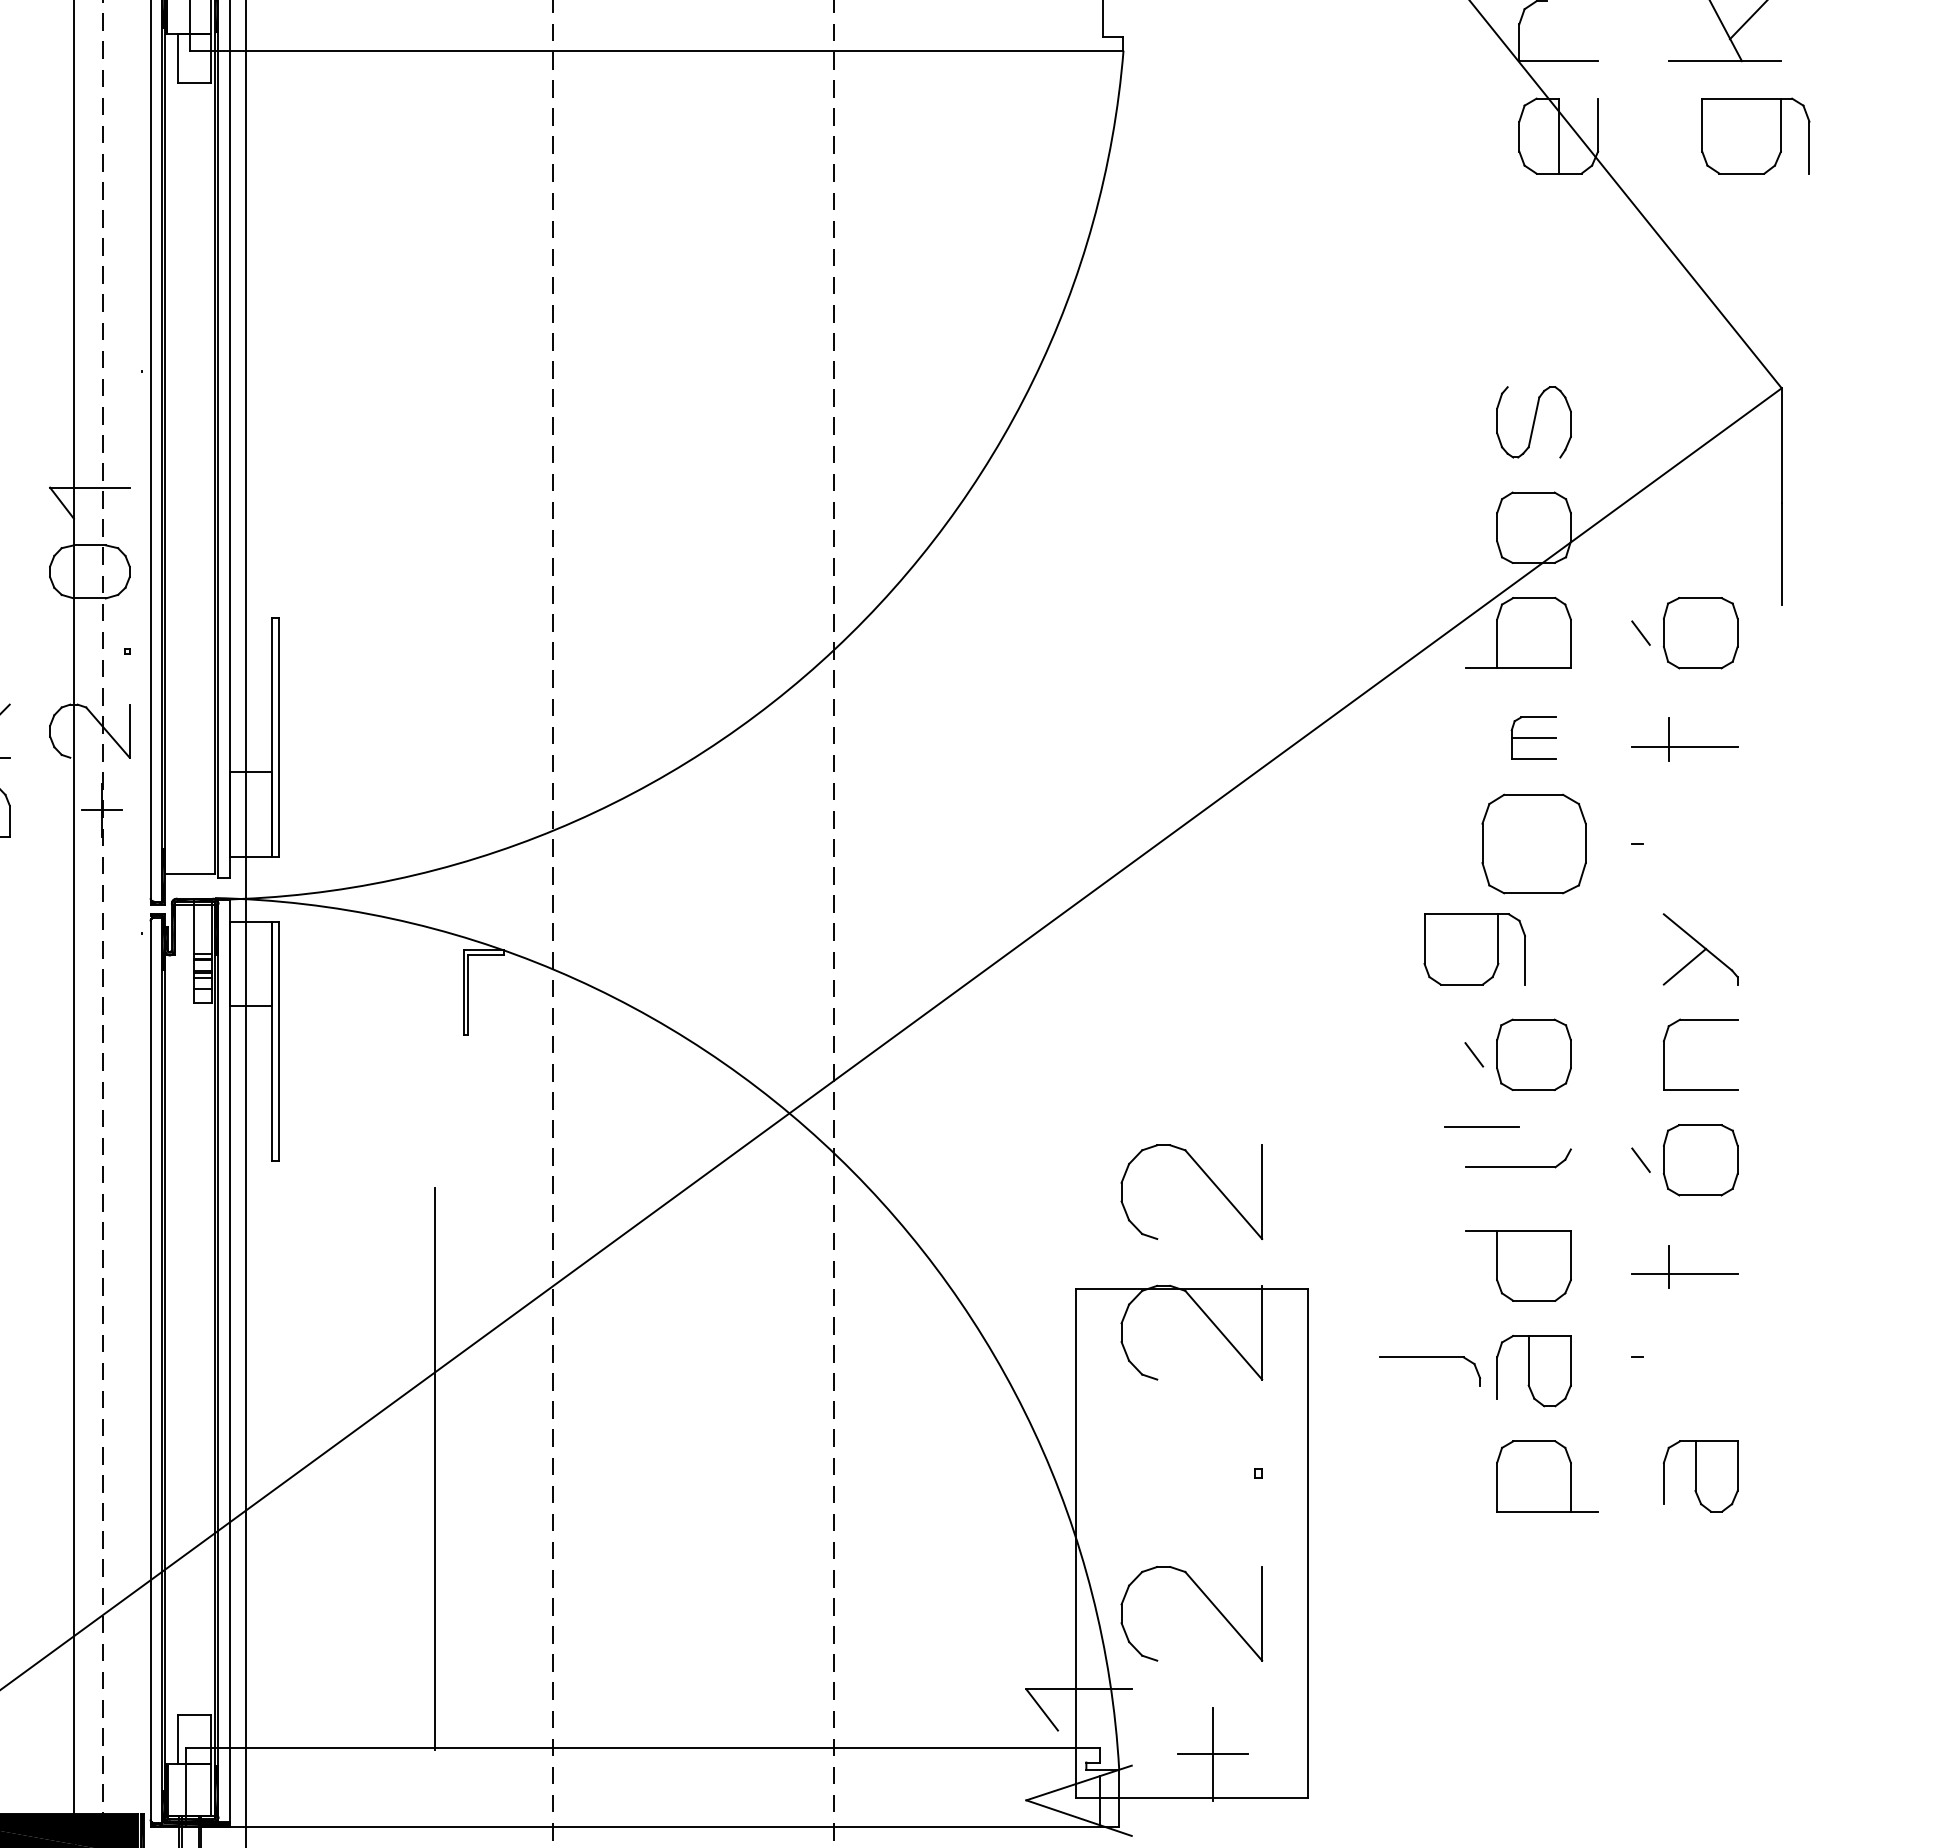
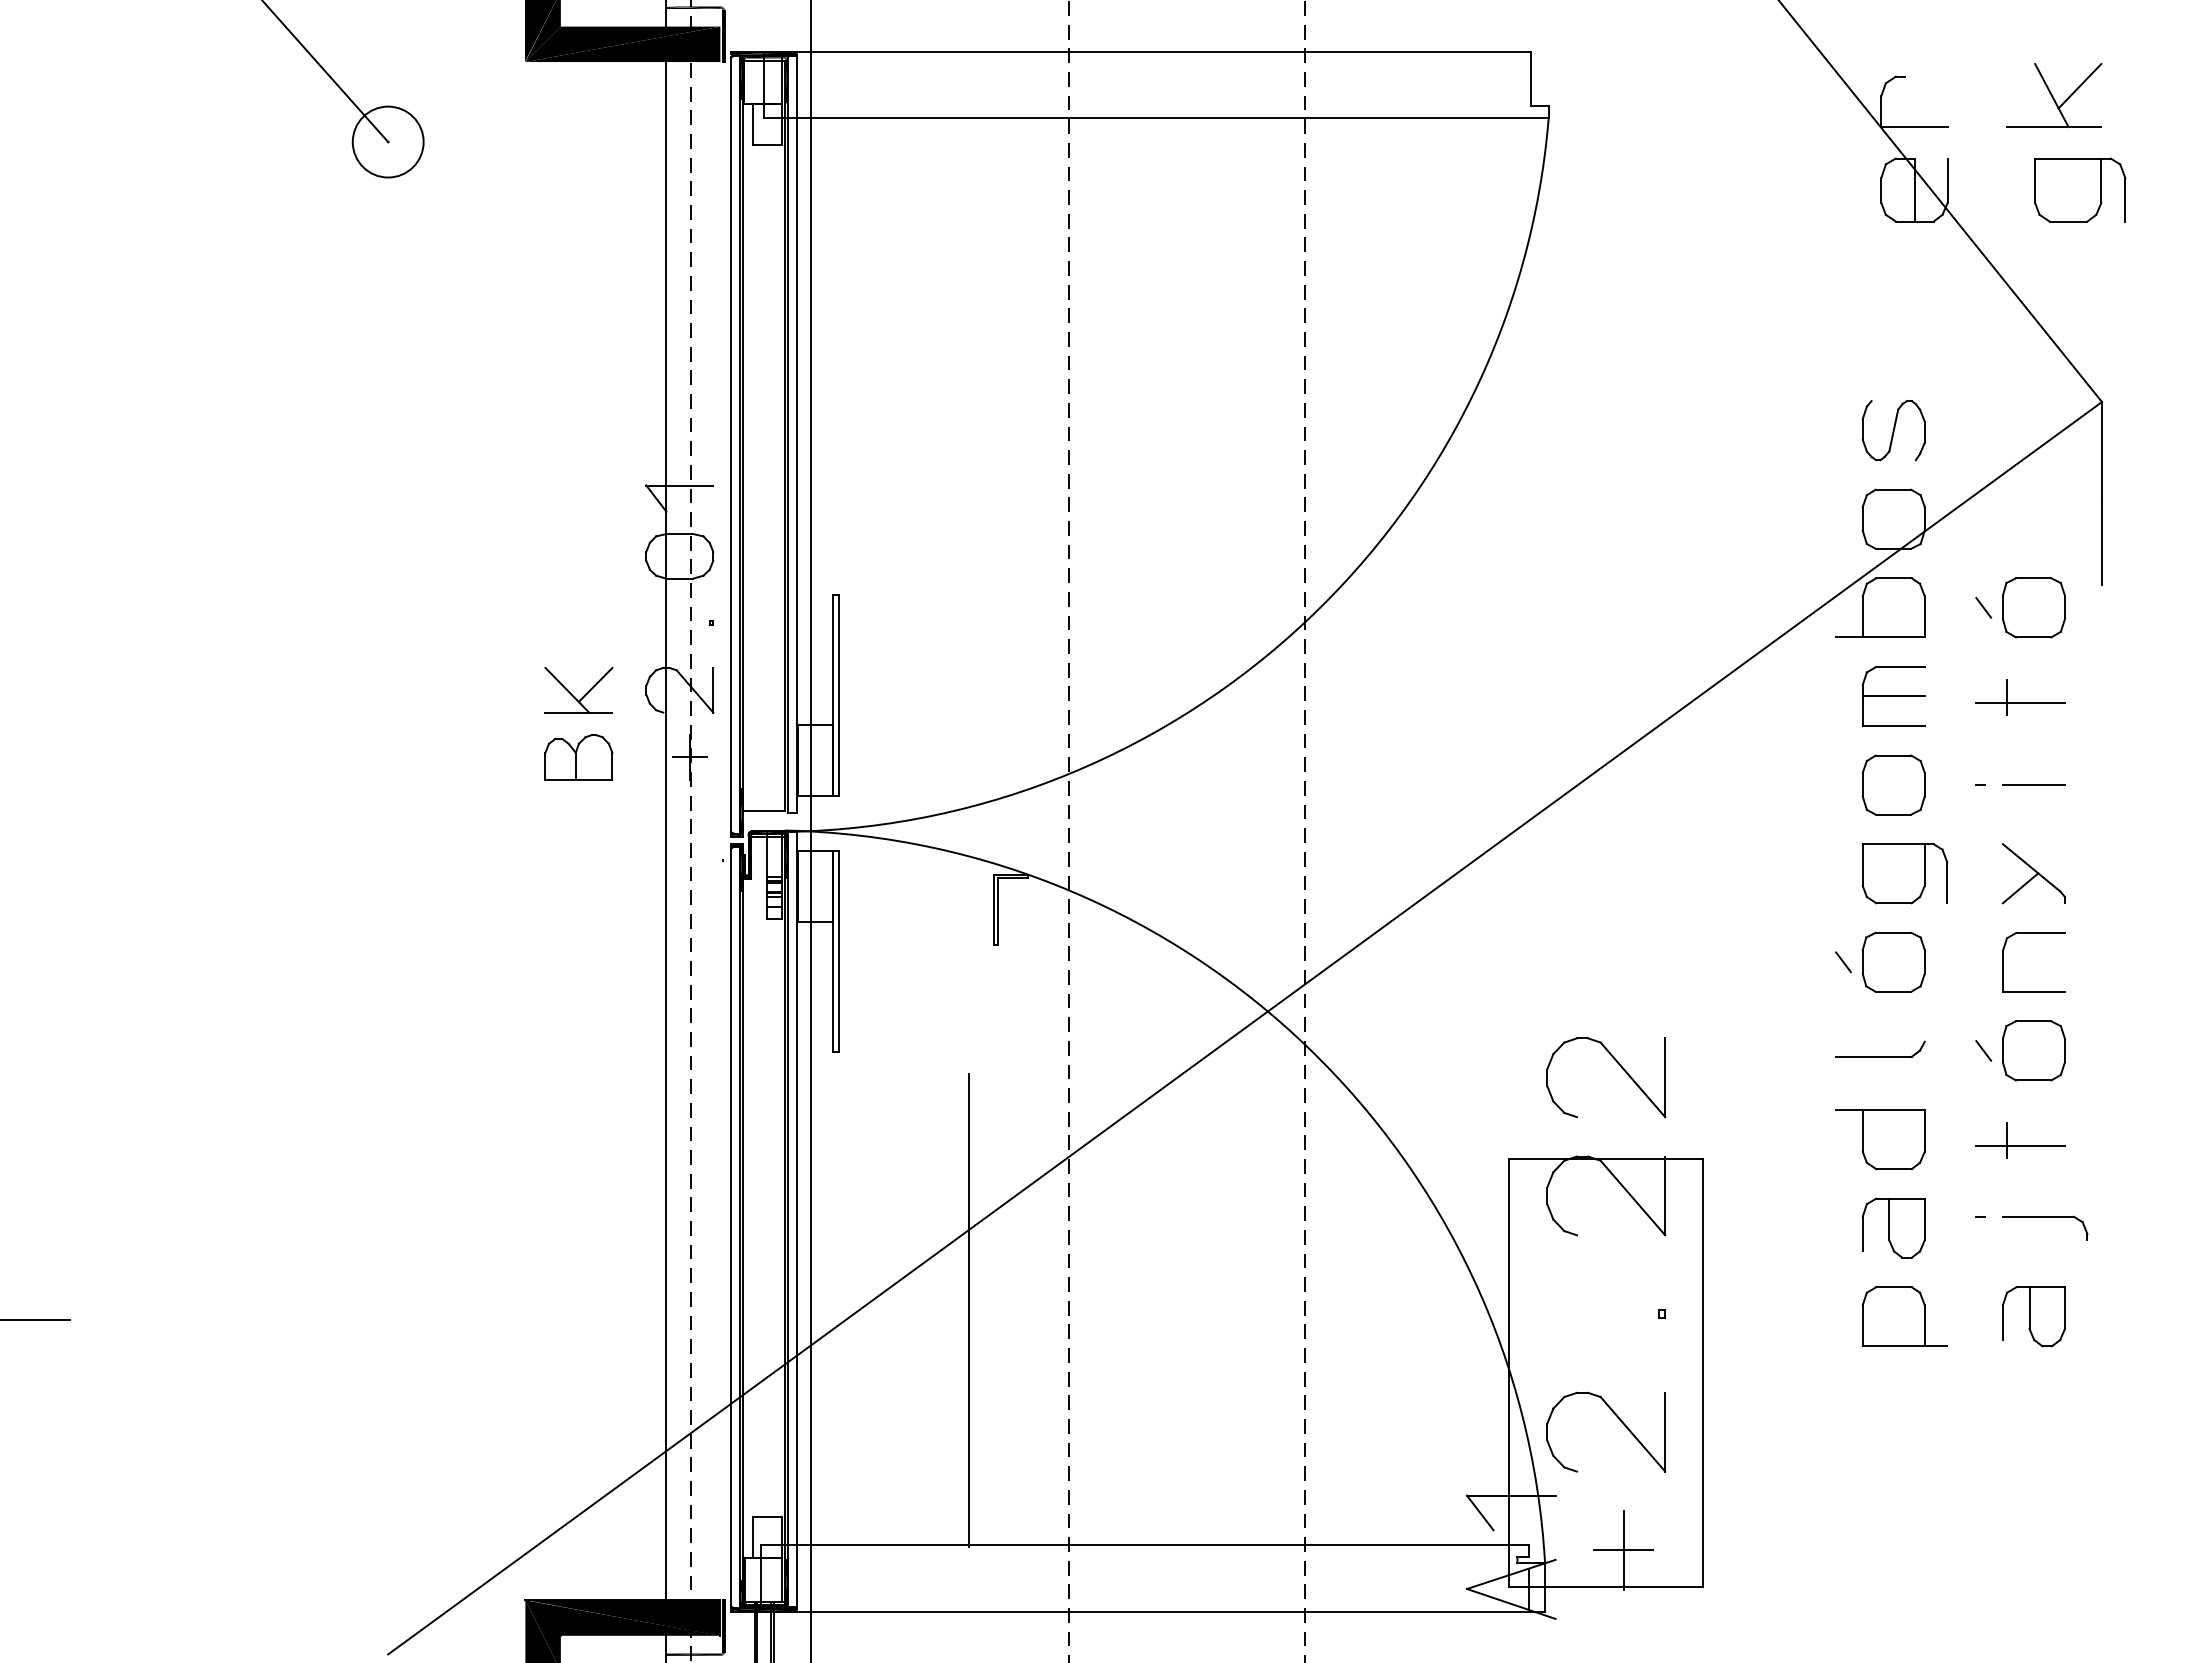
part: (1533, 737) -> (1893, 695), size x1.67
part: (1533, 843) -> (1893, 784), size x0.71
part: (1474, 949) -> (1904, 873), moved
line: (1481, 1126) -> (2033, 784), moved
part: (1430, 1358) -> (2045, 1217), moved

